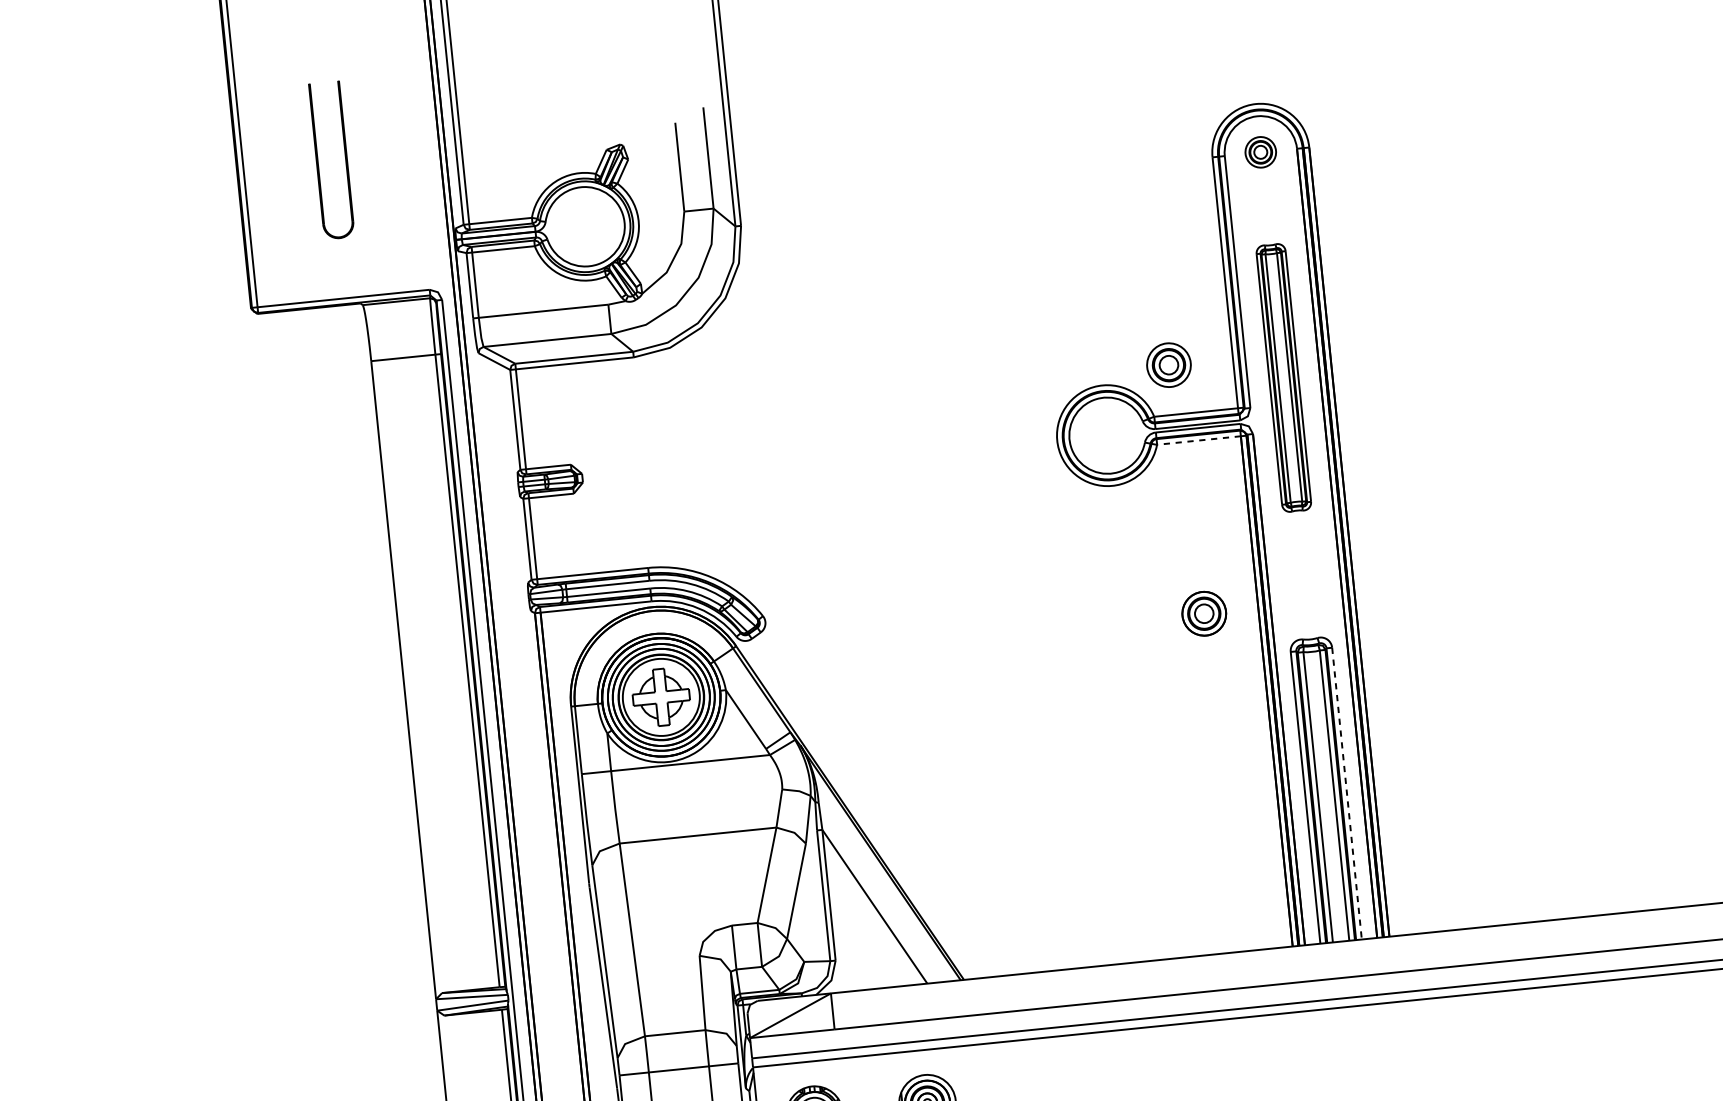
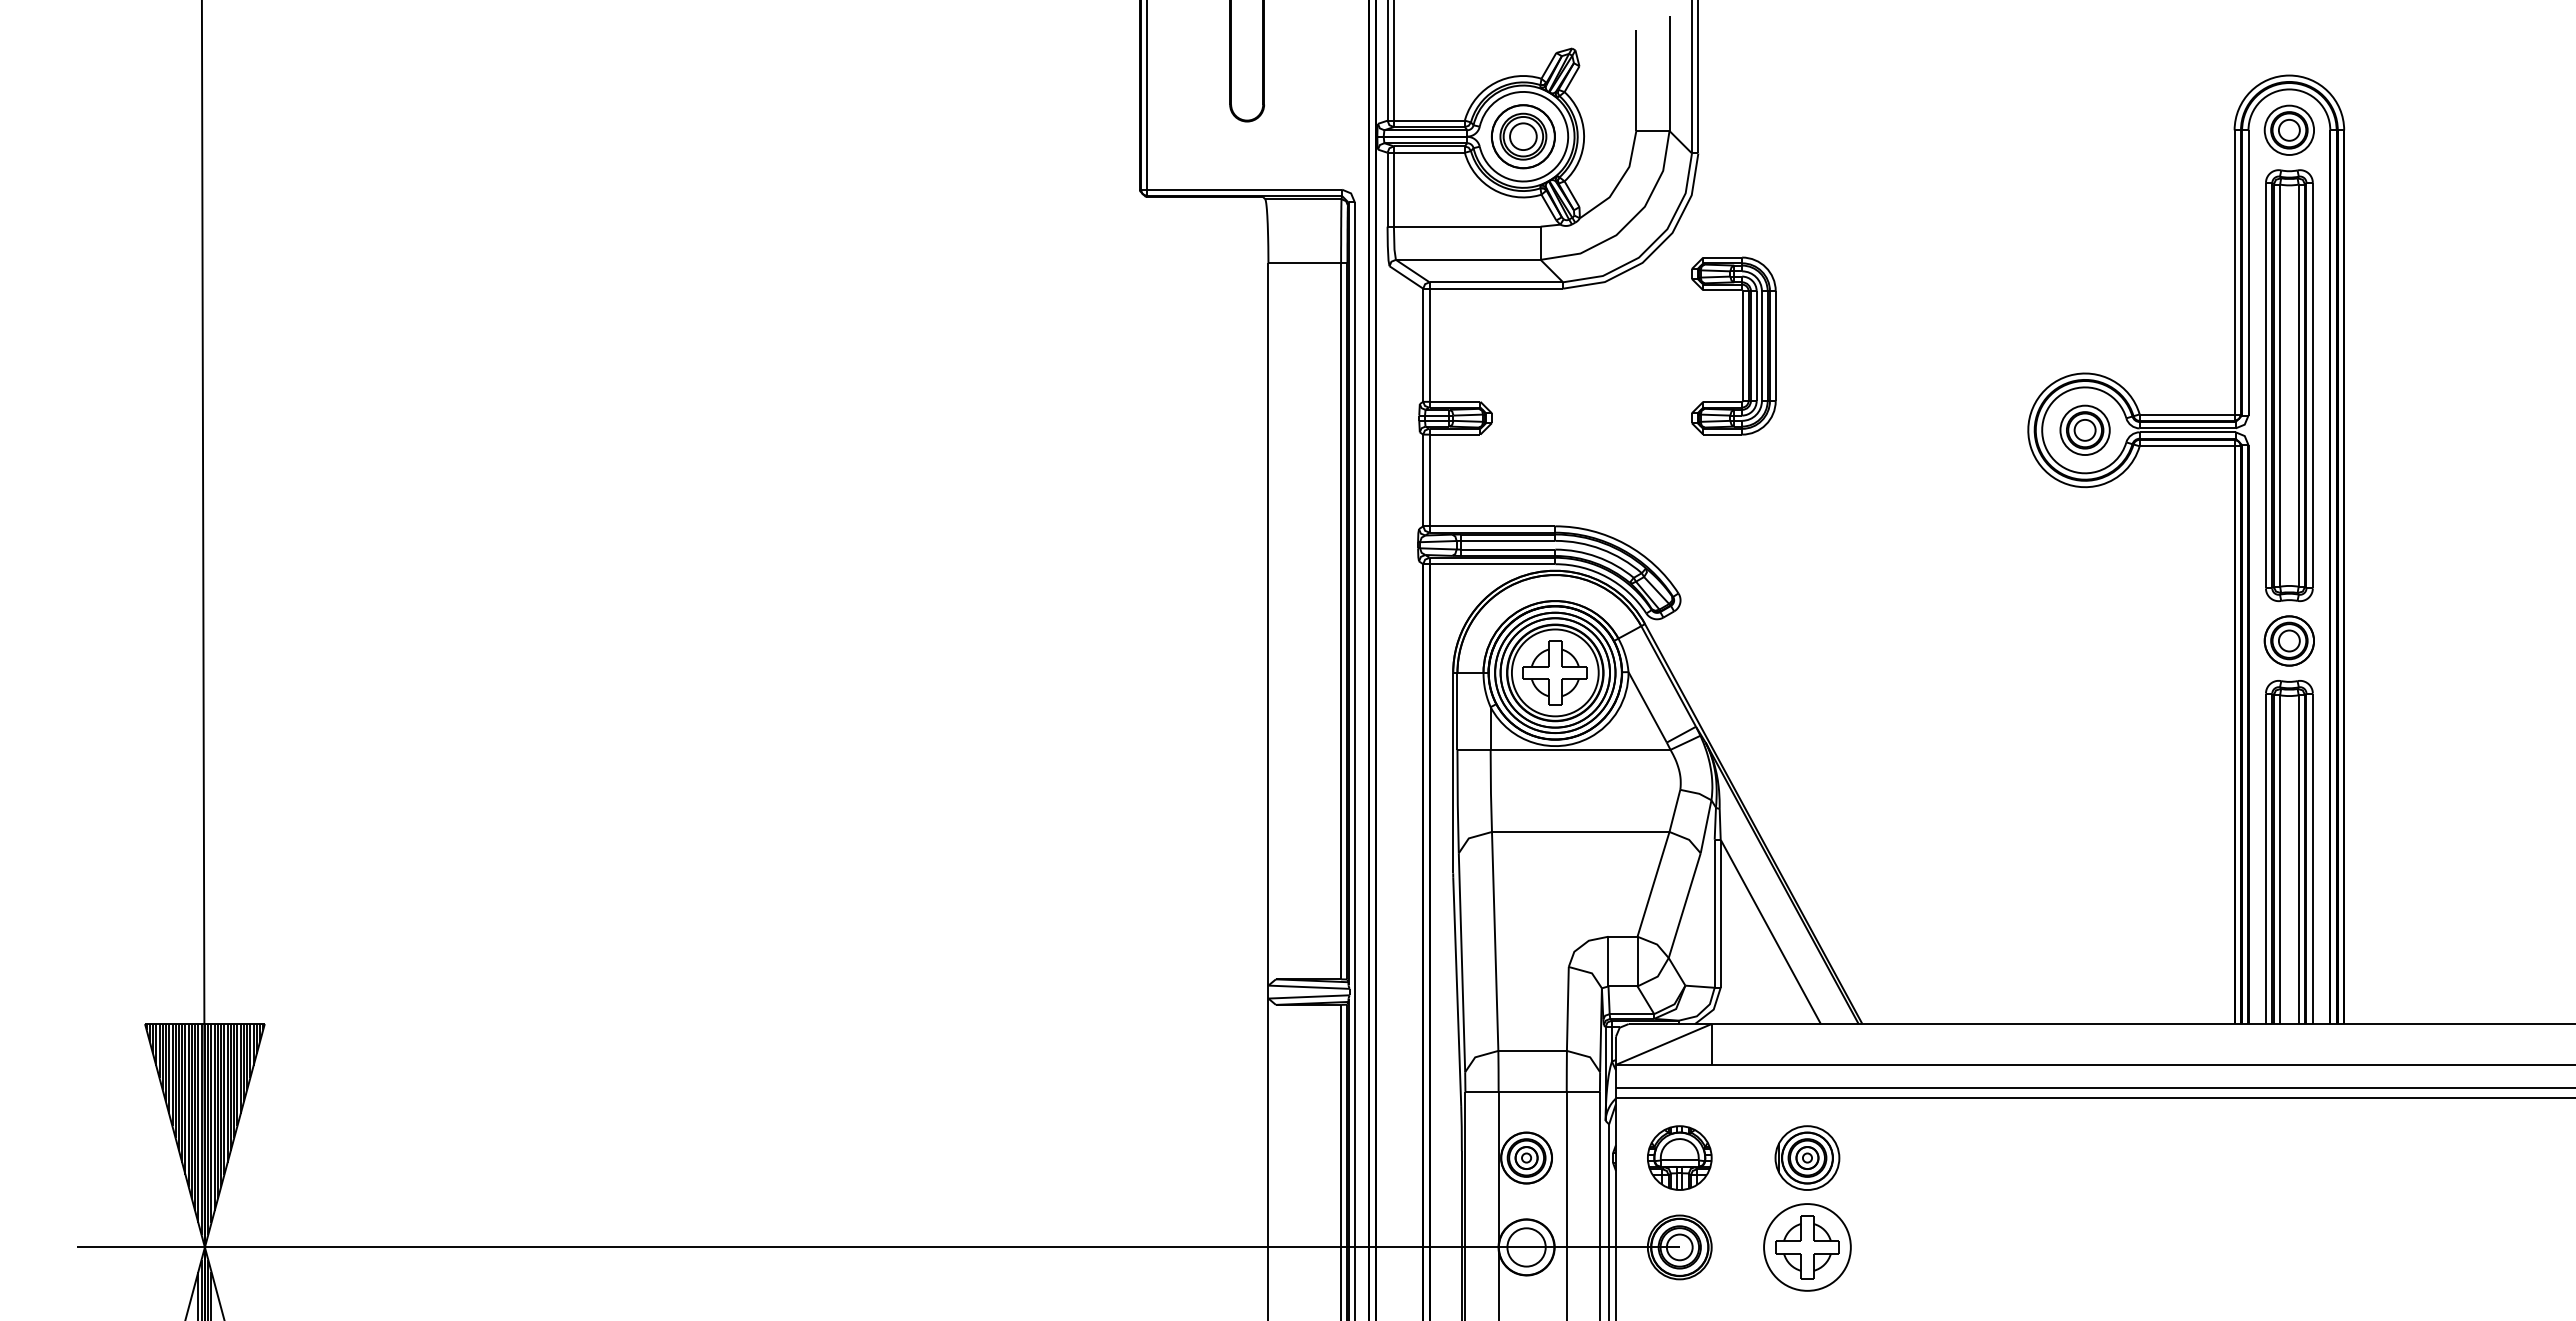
part: (1260, 151) -> (2288, 129), size x1.43
part: (584, 226) -> (1522, 136), added
part: (1168, 364) -> (2084, 429), moved
part: (1283, 377) -> (2289, 385), size x1.43
part: (797, 391) -> (1742, 345), added
line: (1198, 440) -> (2186, 446), dashed -> solid
part: (1203, 613) -> (2288, 640), moved
line: (1346, 794) -> (2312, 859), dashed -> solid

